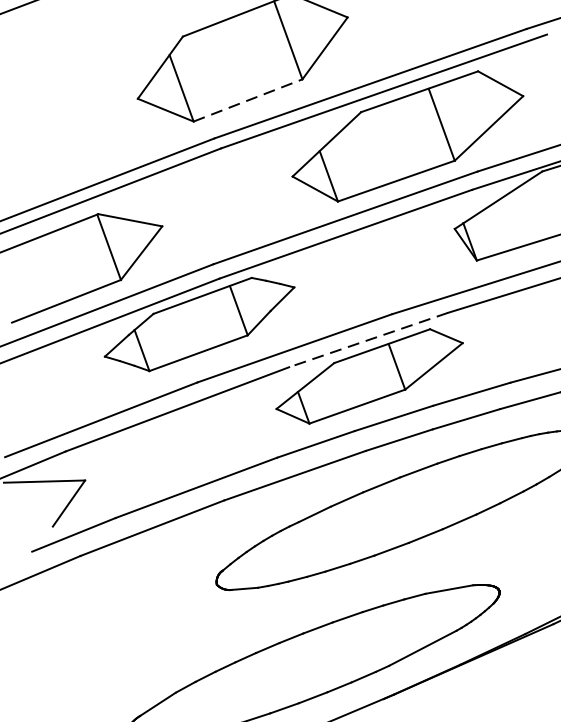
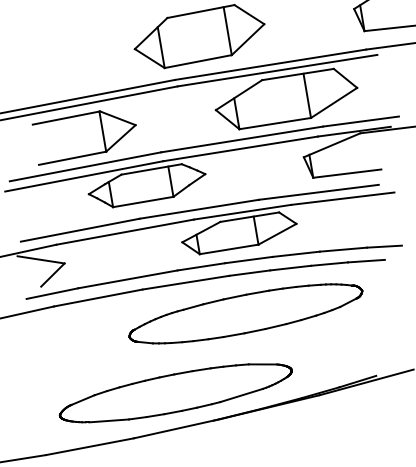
line: (248, 100) -> (198, 61), dashed -> solid
line: (368, 340) -> (242, 212), dashed -> solid

